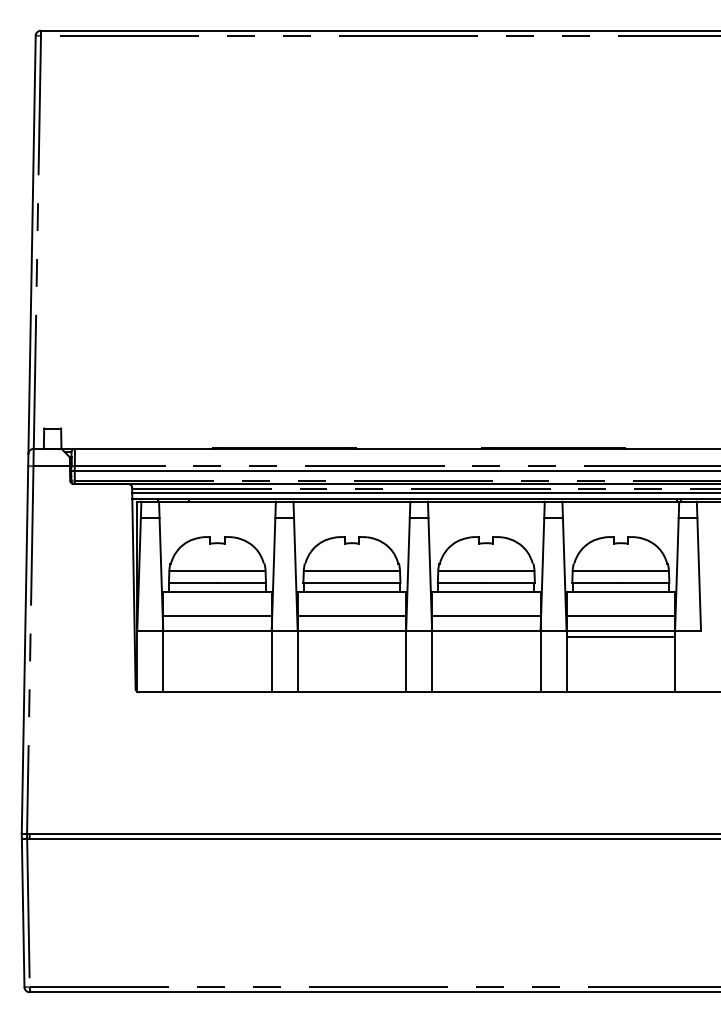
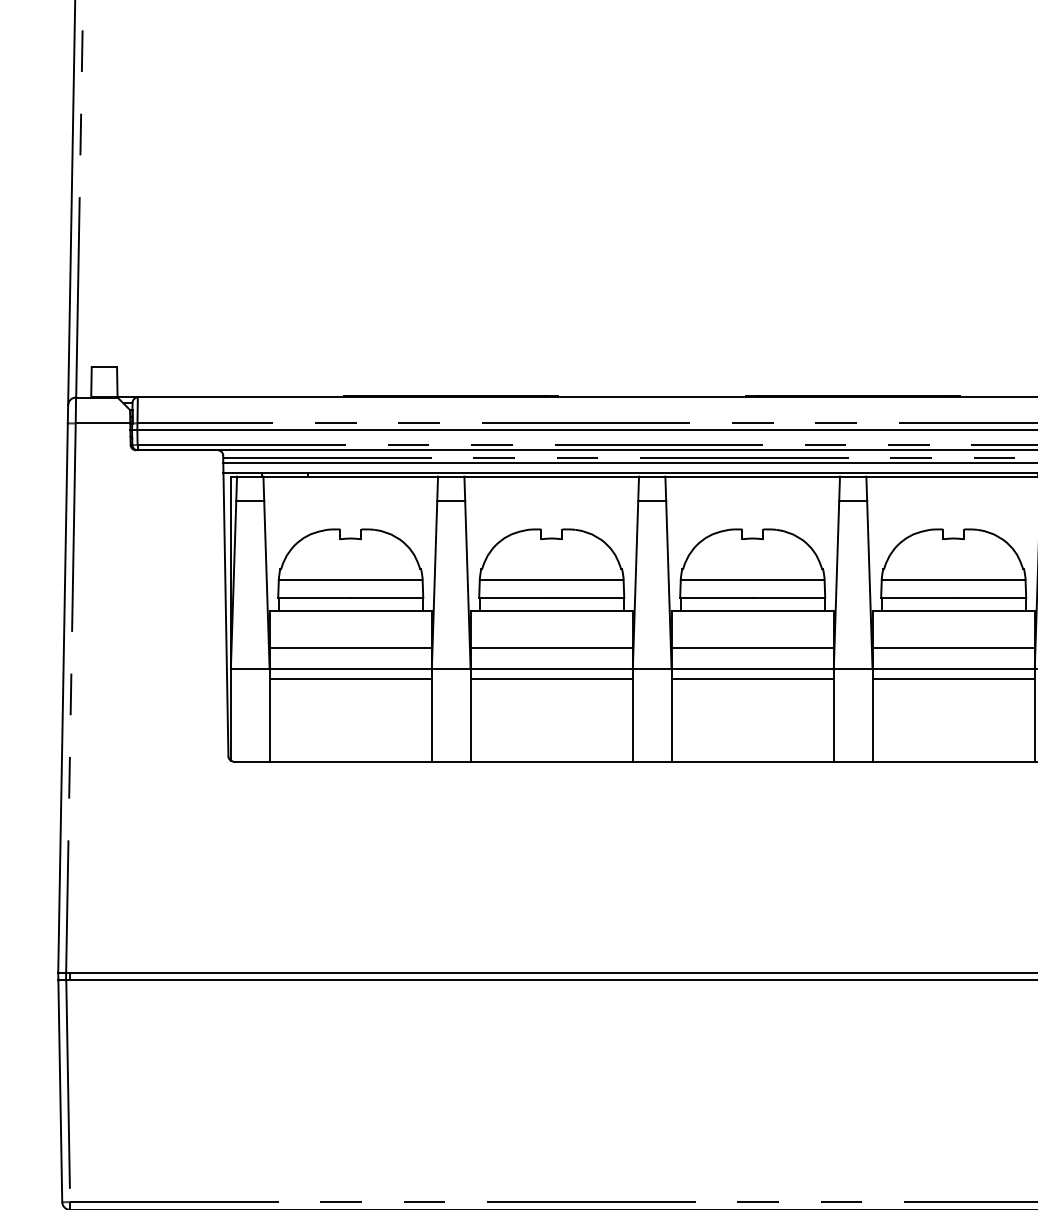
line: (217, 637) -> (350, 679), added
line: (351, 637) -> (551, 679), added
line: (486, 637) -> (752, 679), added

